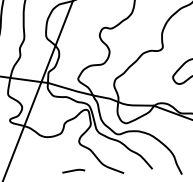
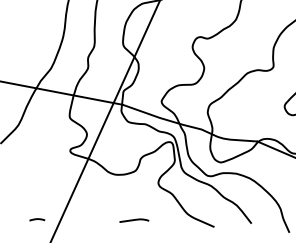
curve: (73, 170) -> (134, 220), moved

